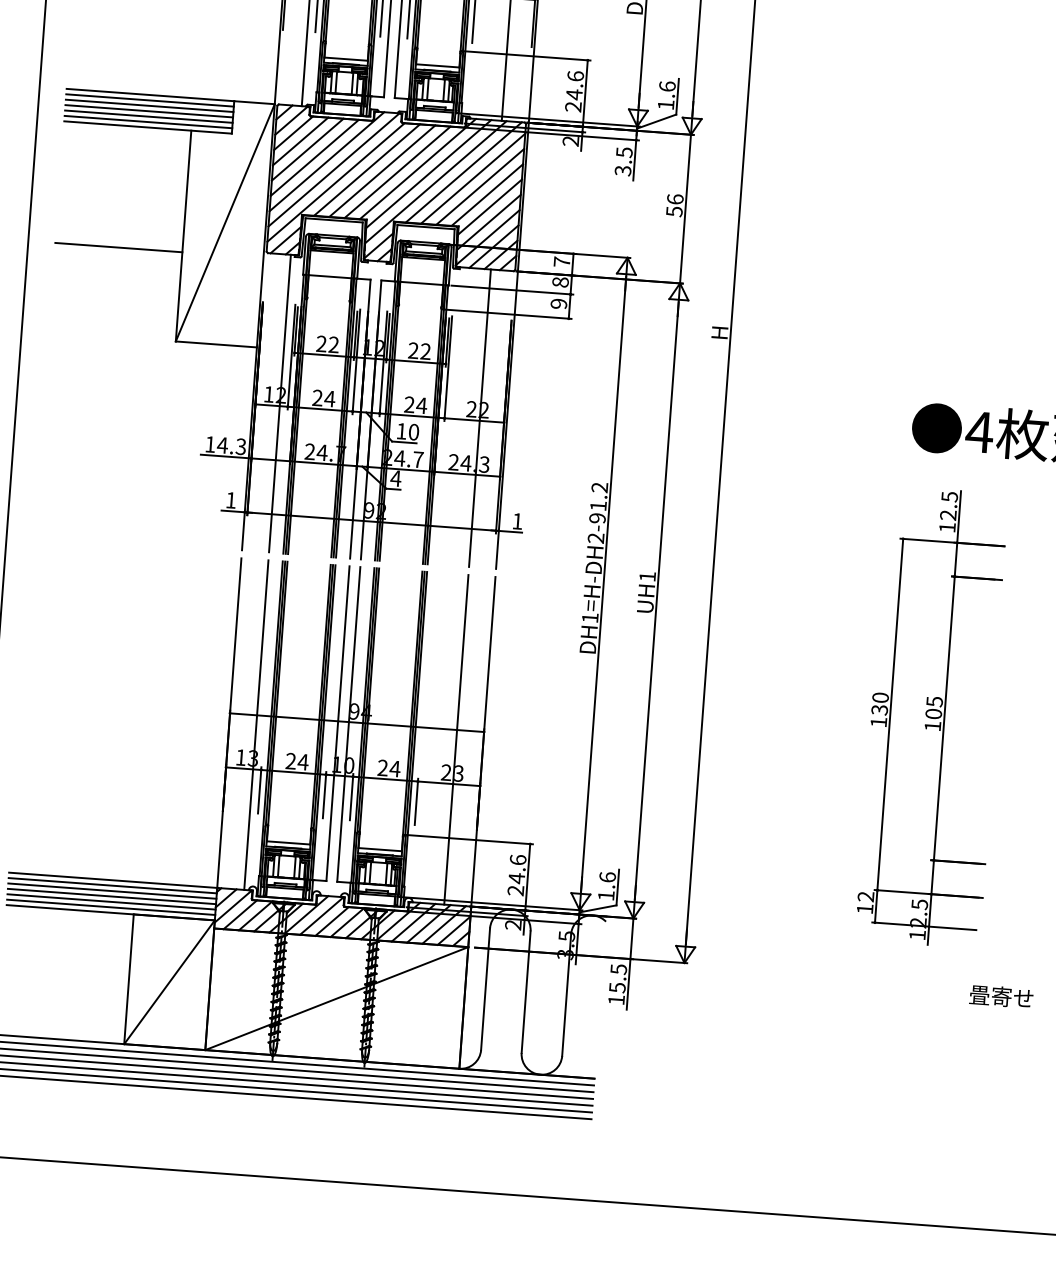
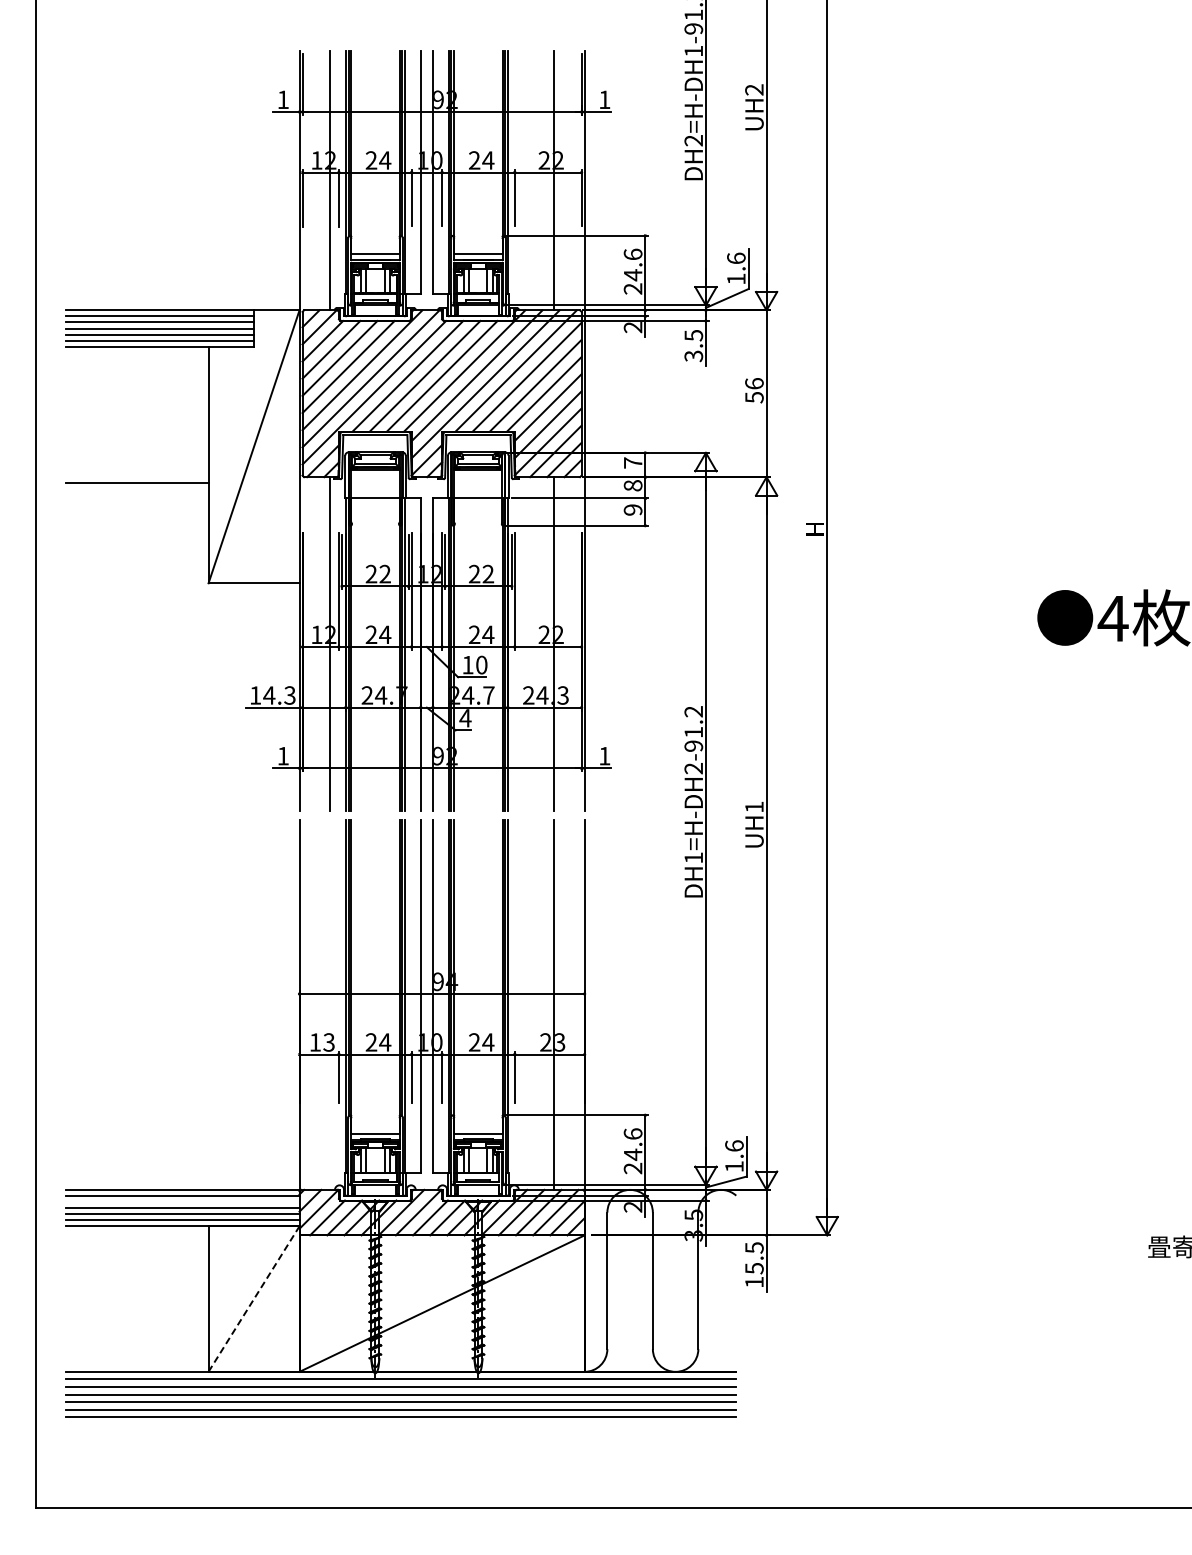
part: (933, 717) -> (1085, 940), removed
line: (256, 724) -> (329, 1004), removed
line: (112, 891) -> (182, 1202), removed
line: (169, 982) -> (254, 1299), solid -> dashed

